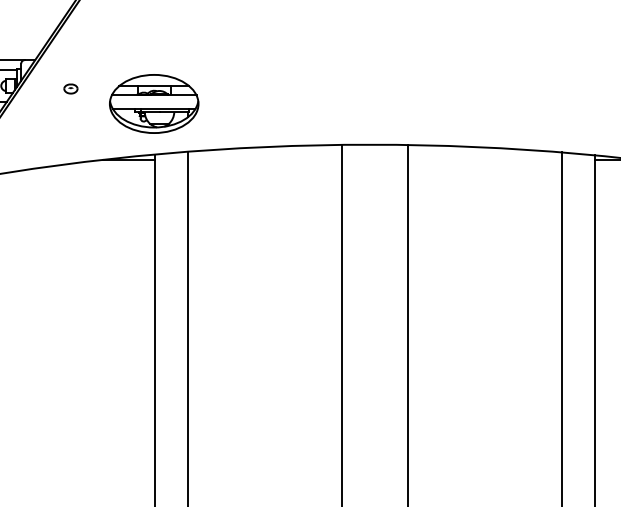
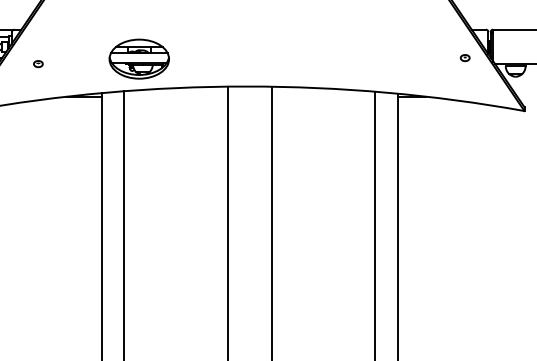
part: (71, 89) -> (38, 64), moved
part: (152, 102) -> (138, 58), moved

